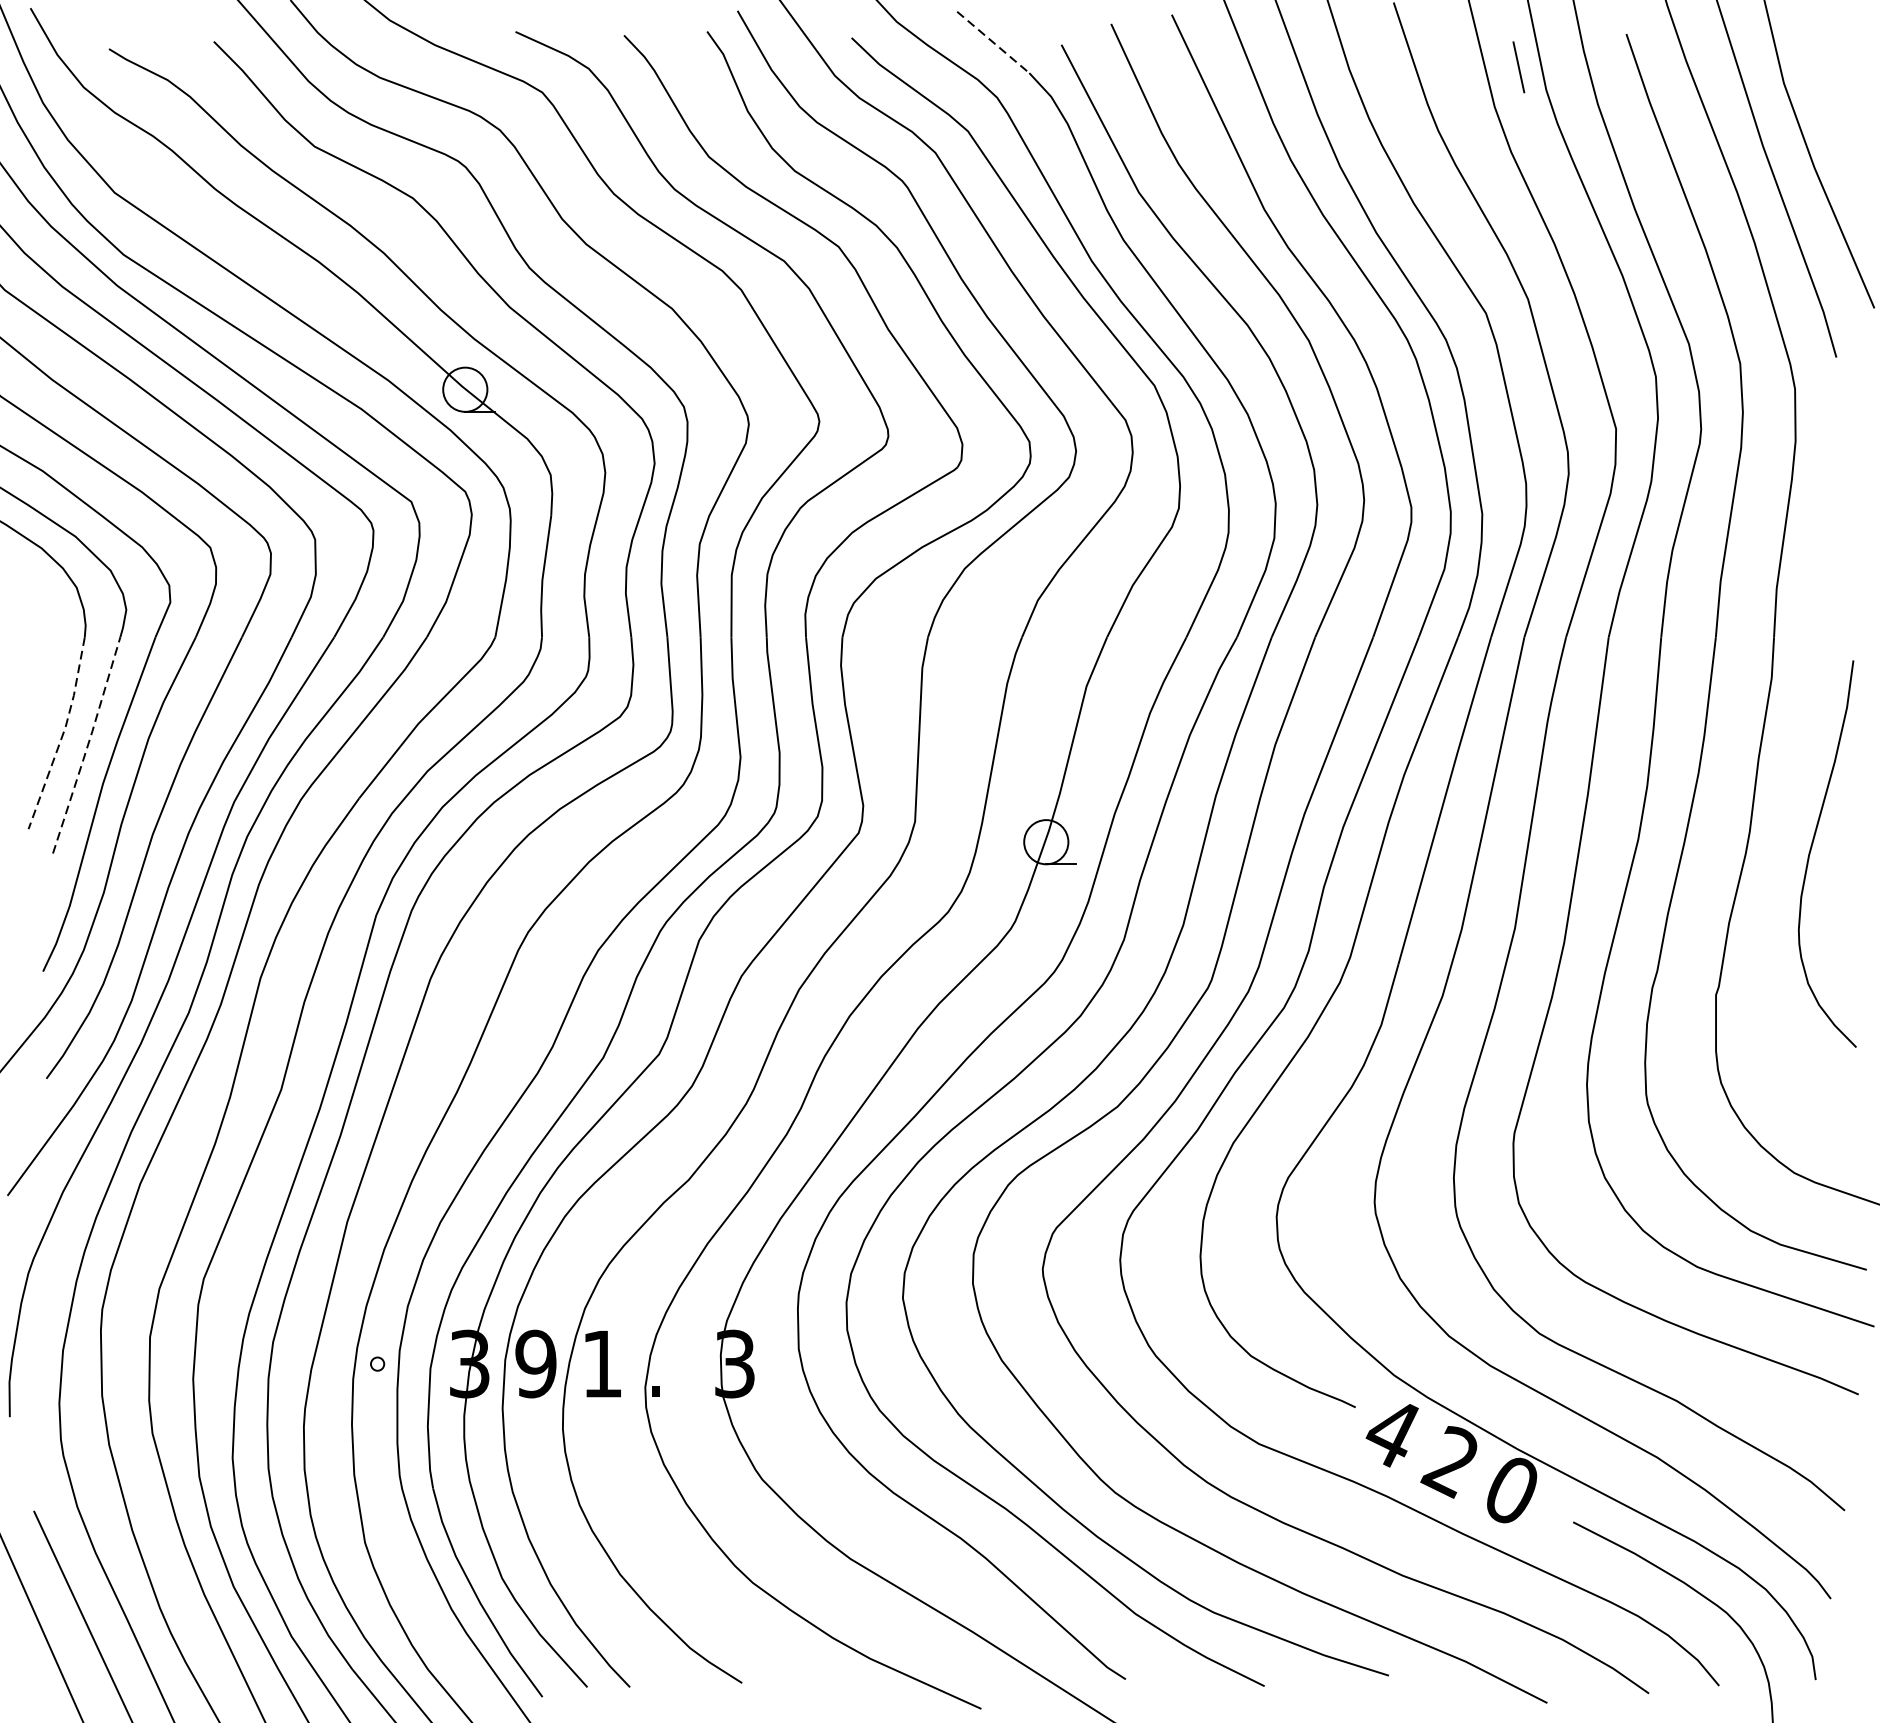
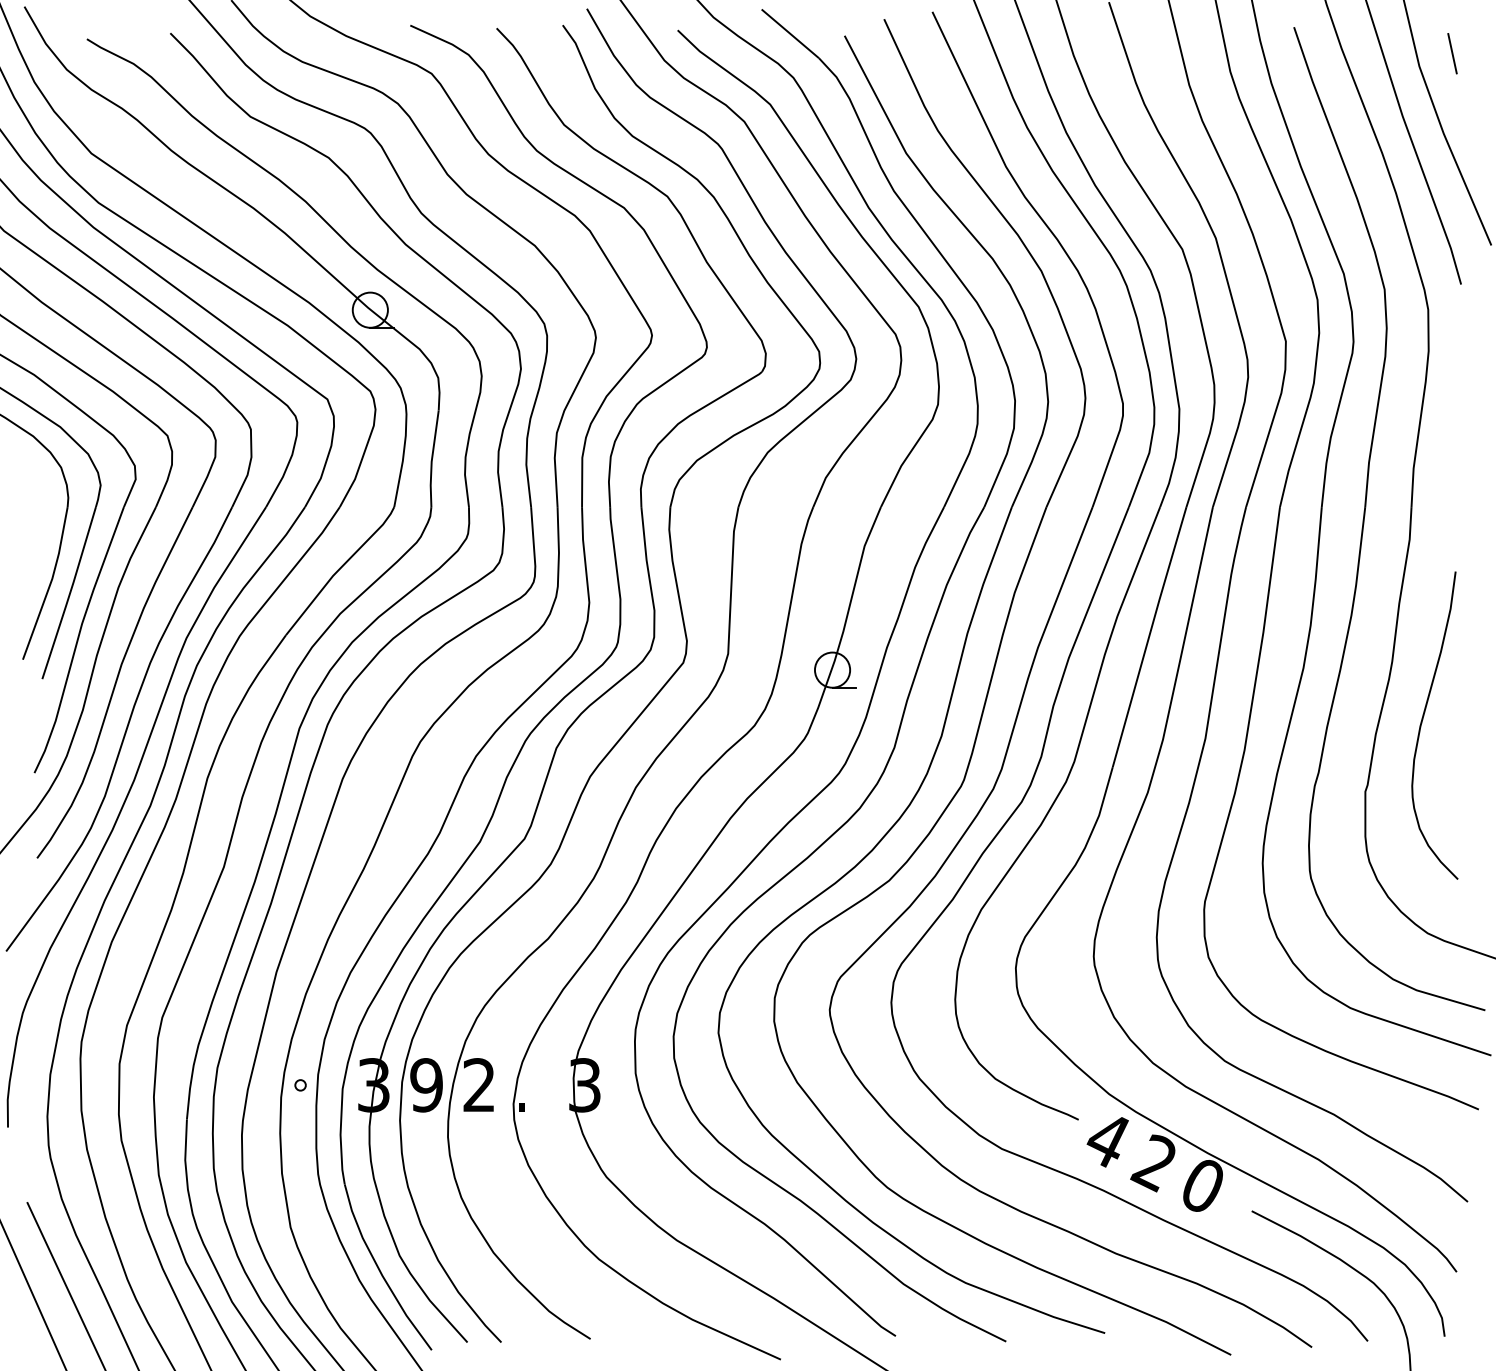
line: (993, 41) -> (790, 33), dashed -> solid
line: (1518, 67) -> (1452, 53), moved
line: (63, 733) -> (50, 583), dashed -> solid
line: (88, 745) -> (70, 593), dashed -> solid
curve: (1811, 851) -> (1422, 723), moved
text: (601, 1363) -> (478, 1084), 1 -> 2

